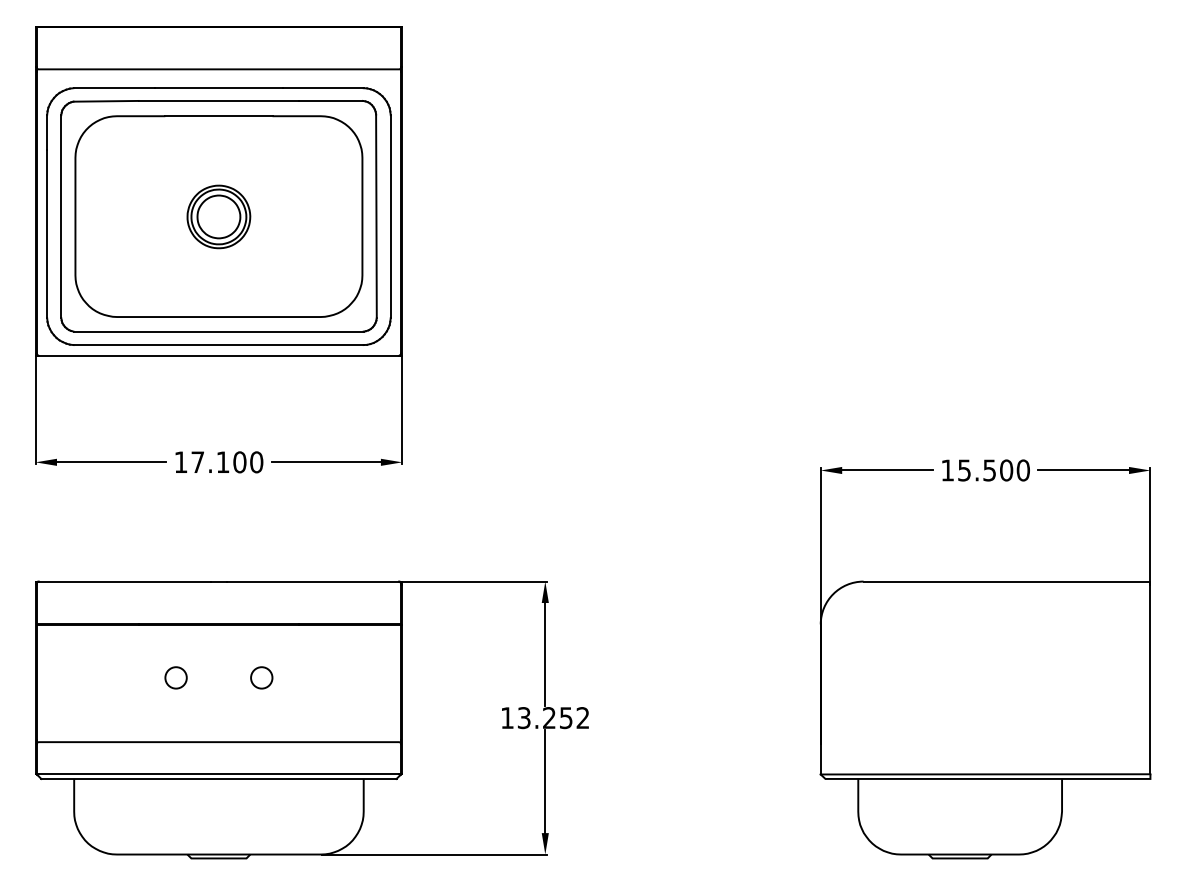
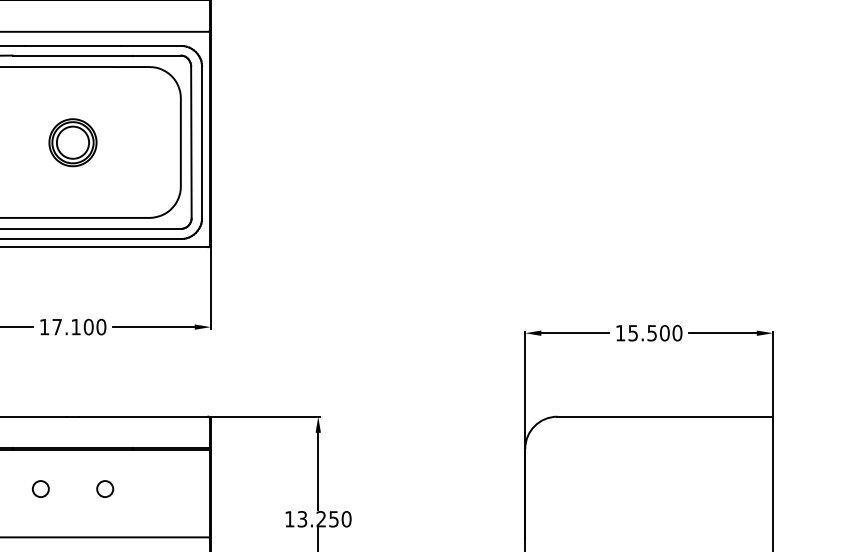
text: (582, 718) -> (346, 519), 13.252 -> 13.250

